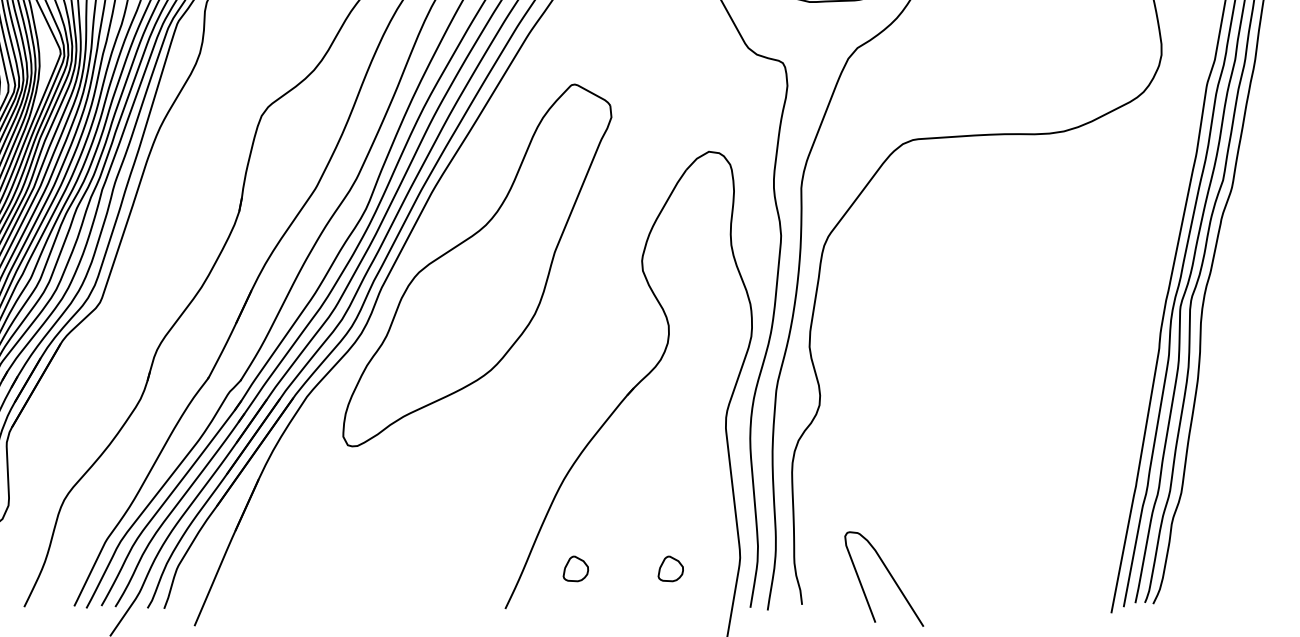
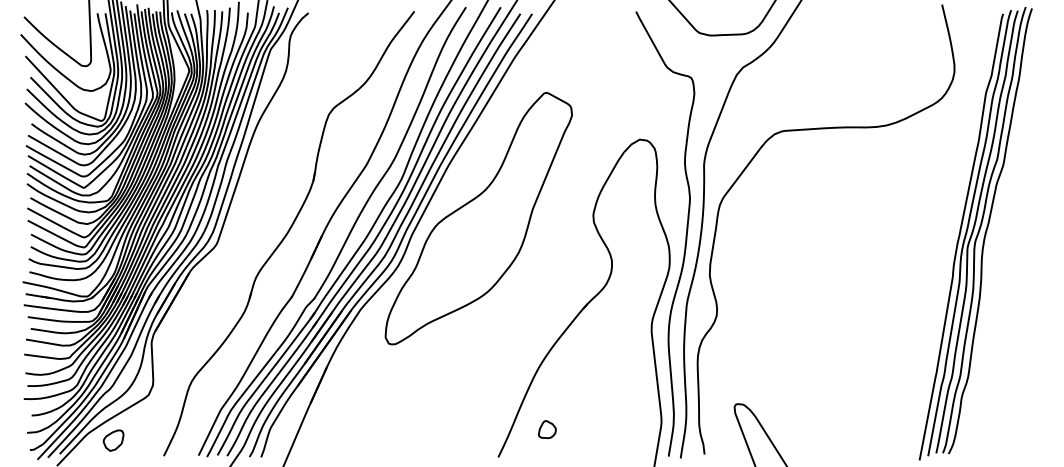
part: (671, 568) -> (613, 429), removed

